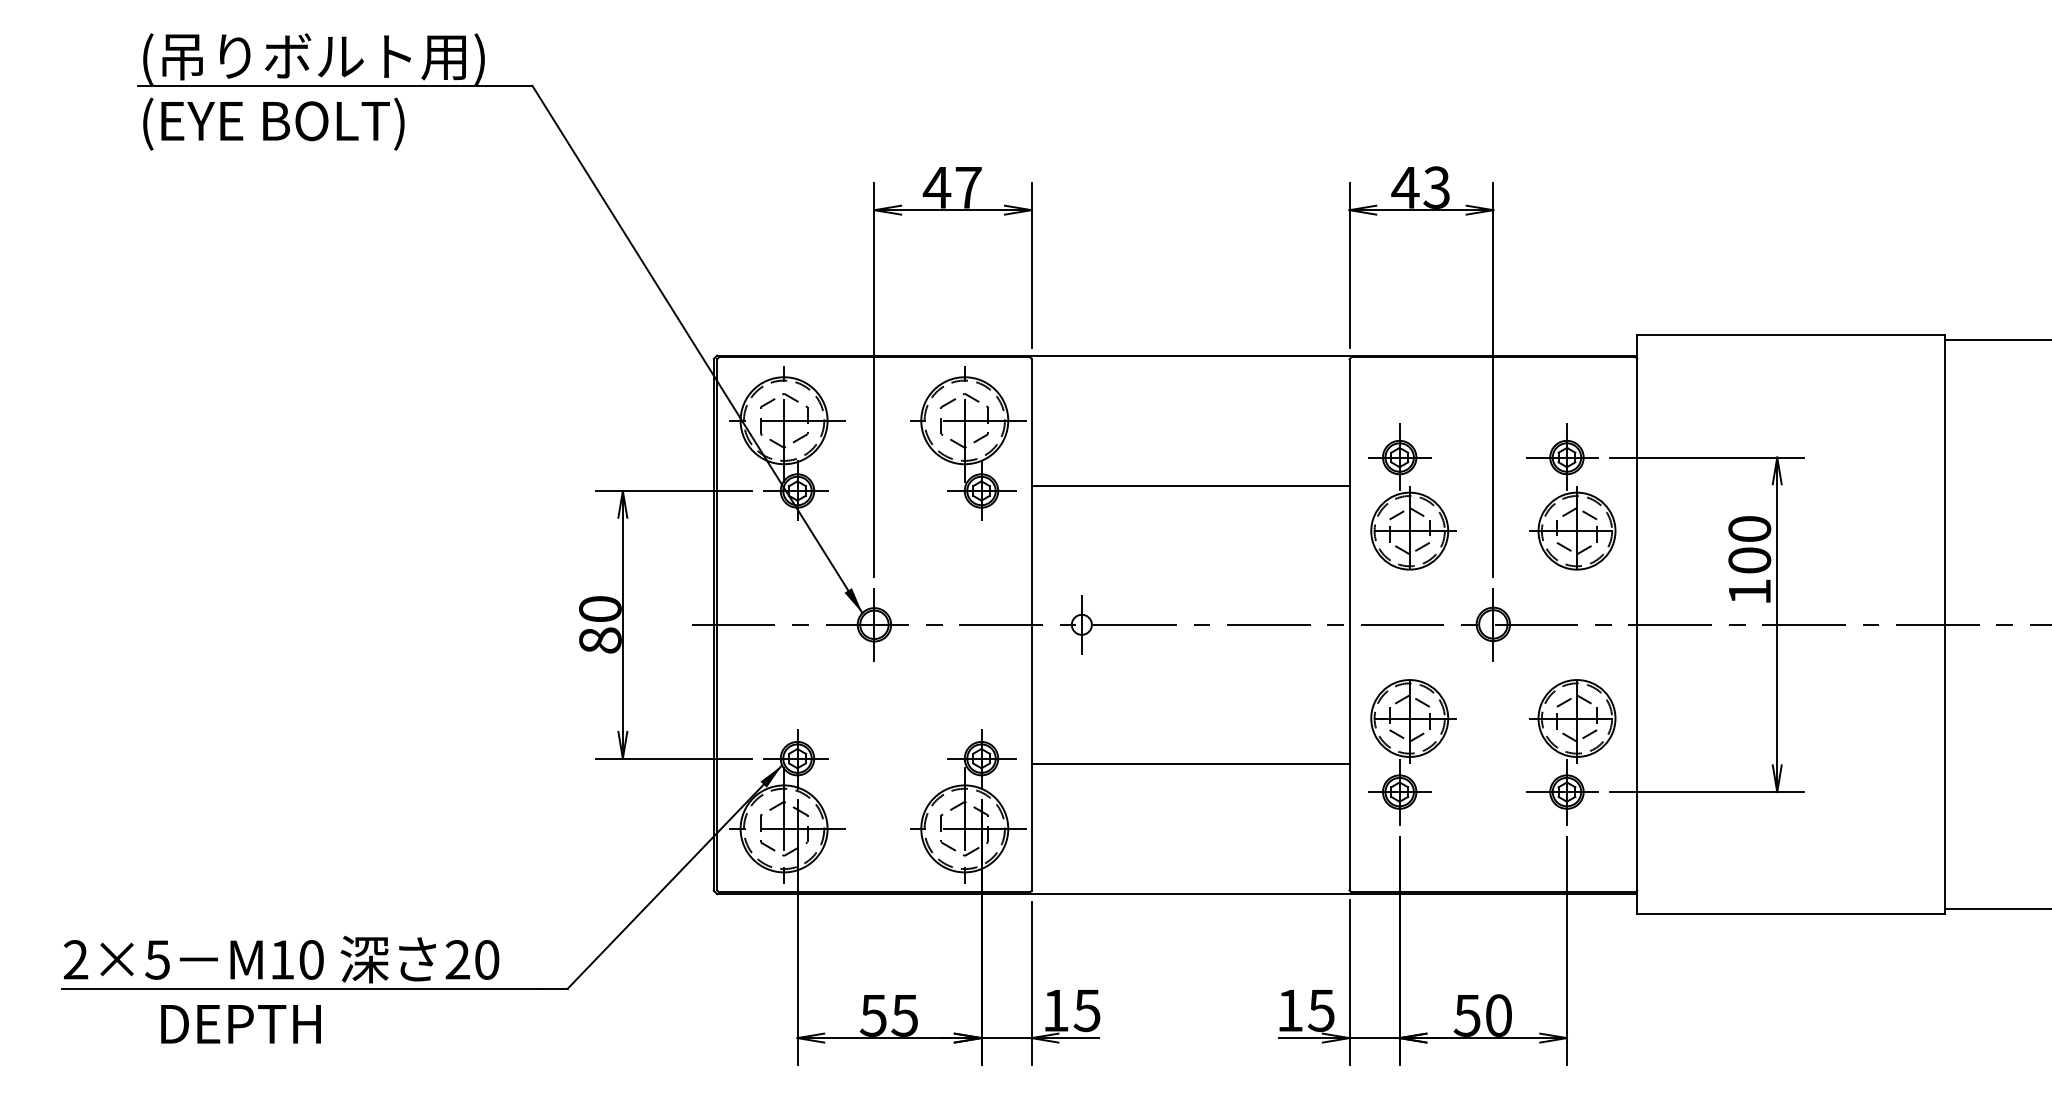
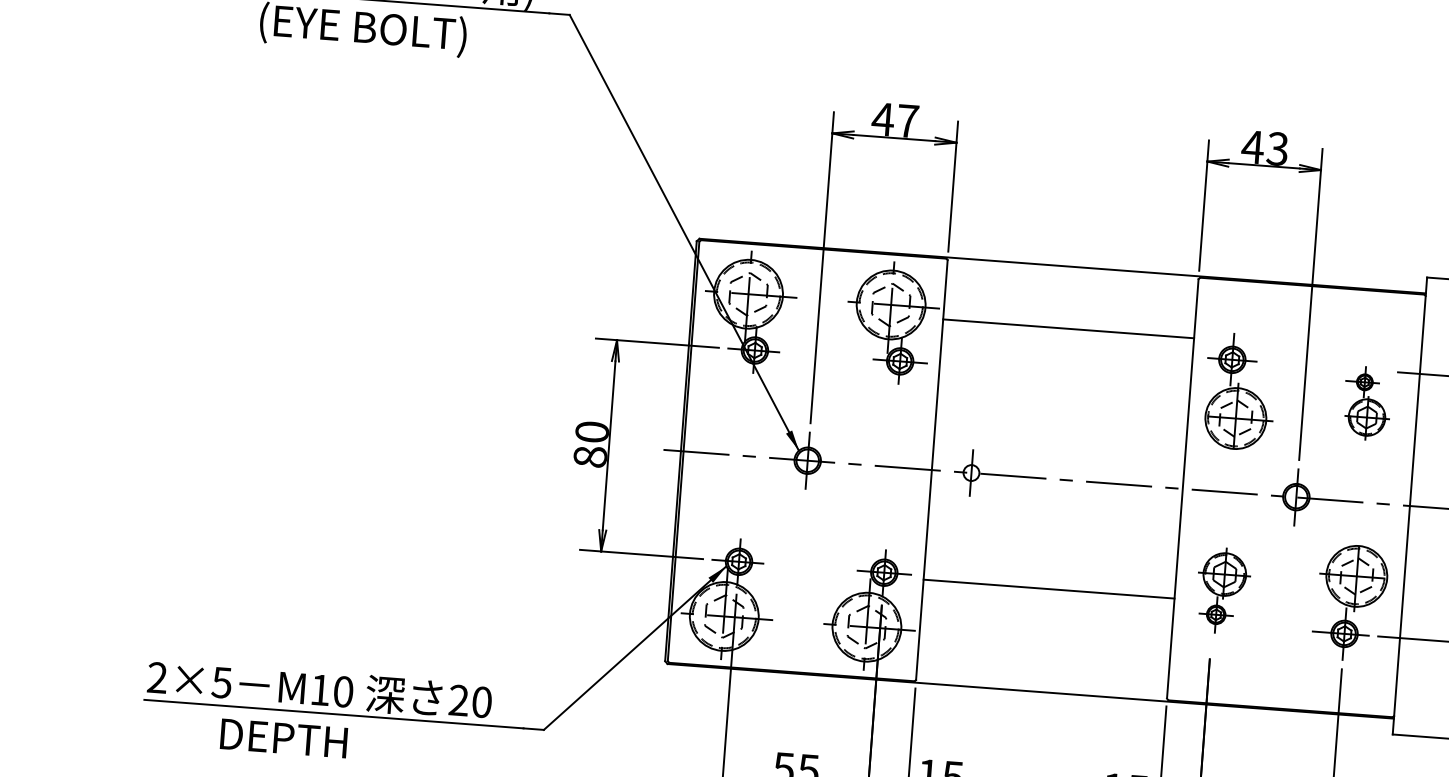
line: (1190, 485) -> (1068, 328), moved
part: (1571, 496) -> (1365, 400), size x0.6
part: (1412, 752) -> (1224, 593), size x0.7

